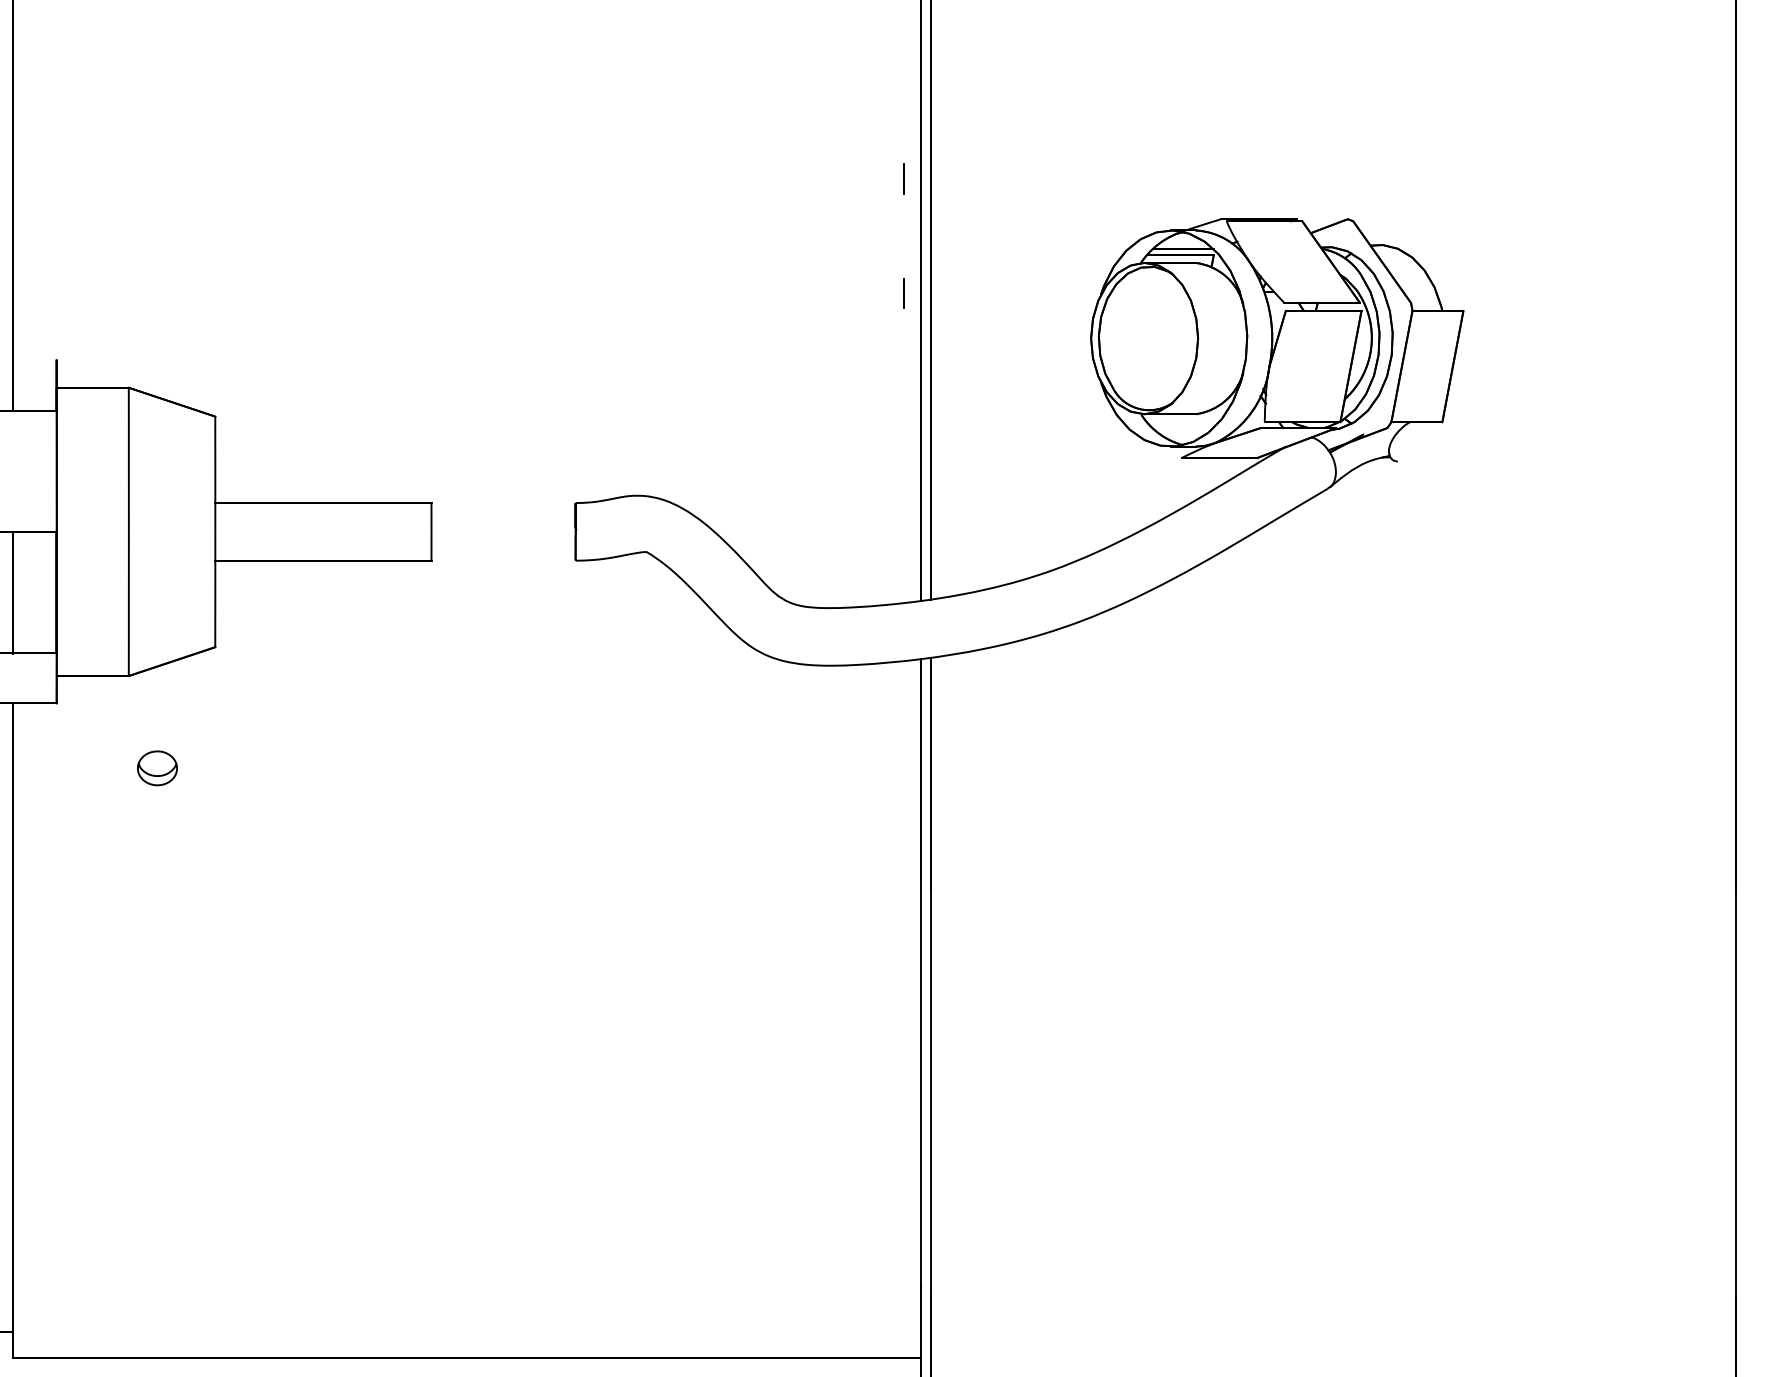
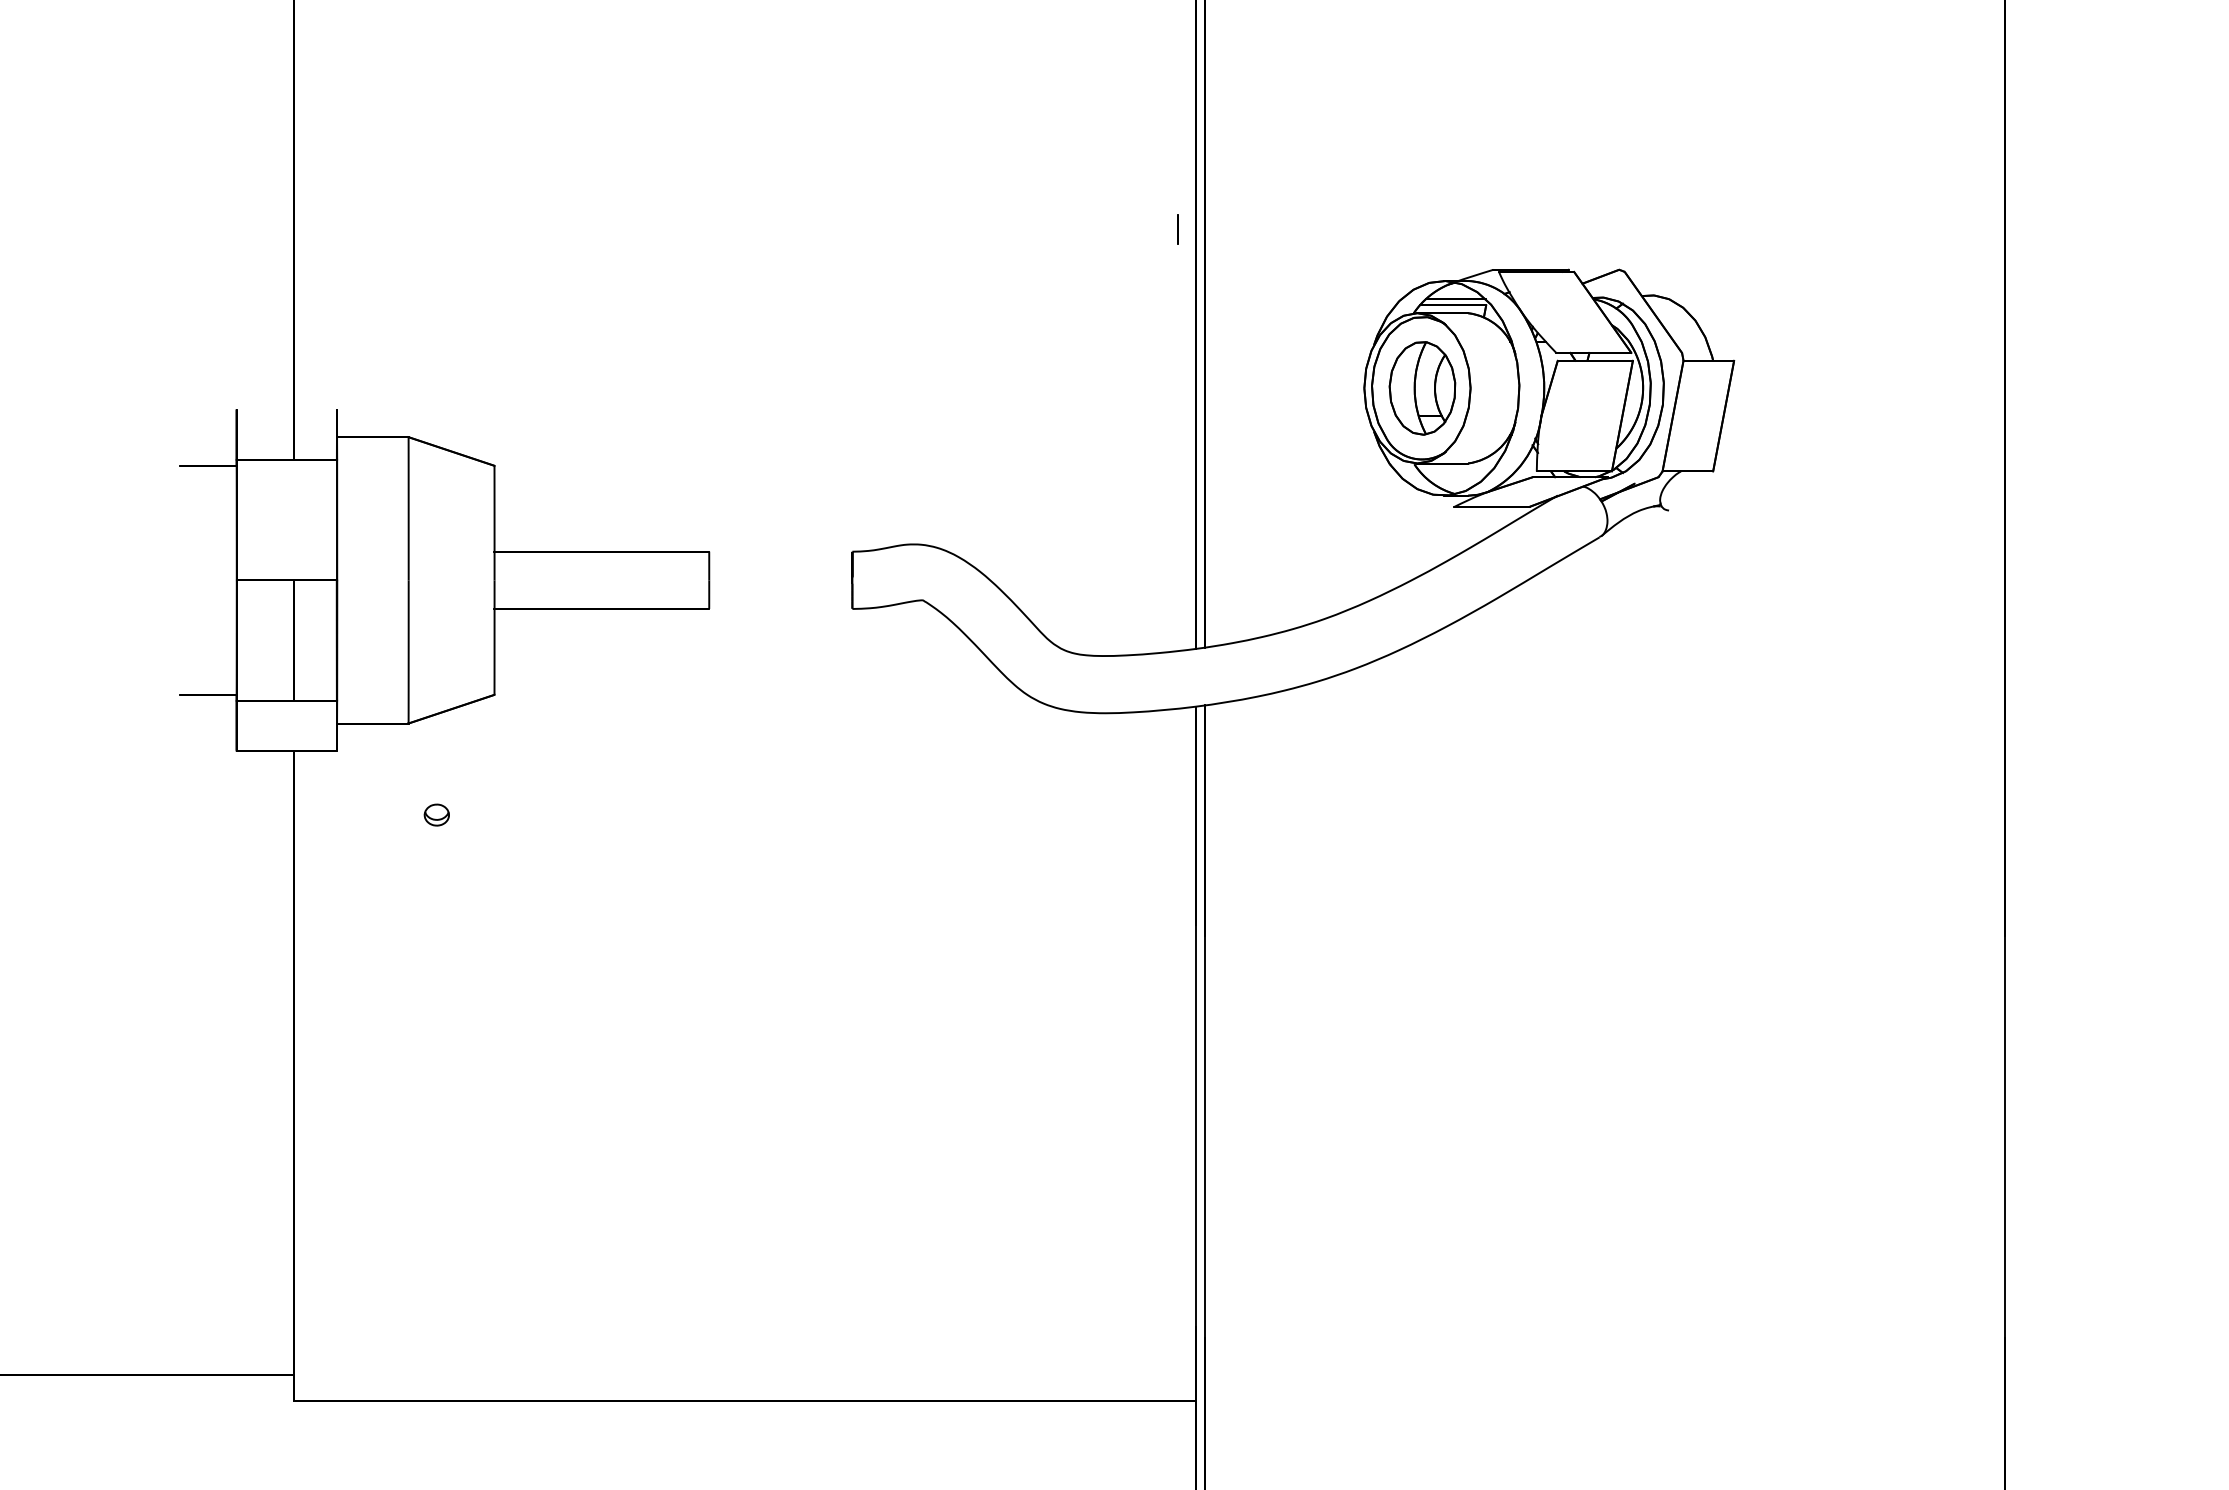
line: (902, 293) -> (1177, 343), removed
part: (1149, 338) -> (1422, 388), added
part: (156, 767) -> (436, 814), size x0.62

